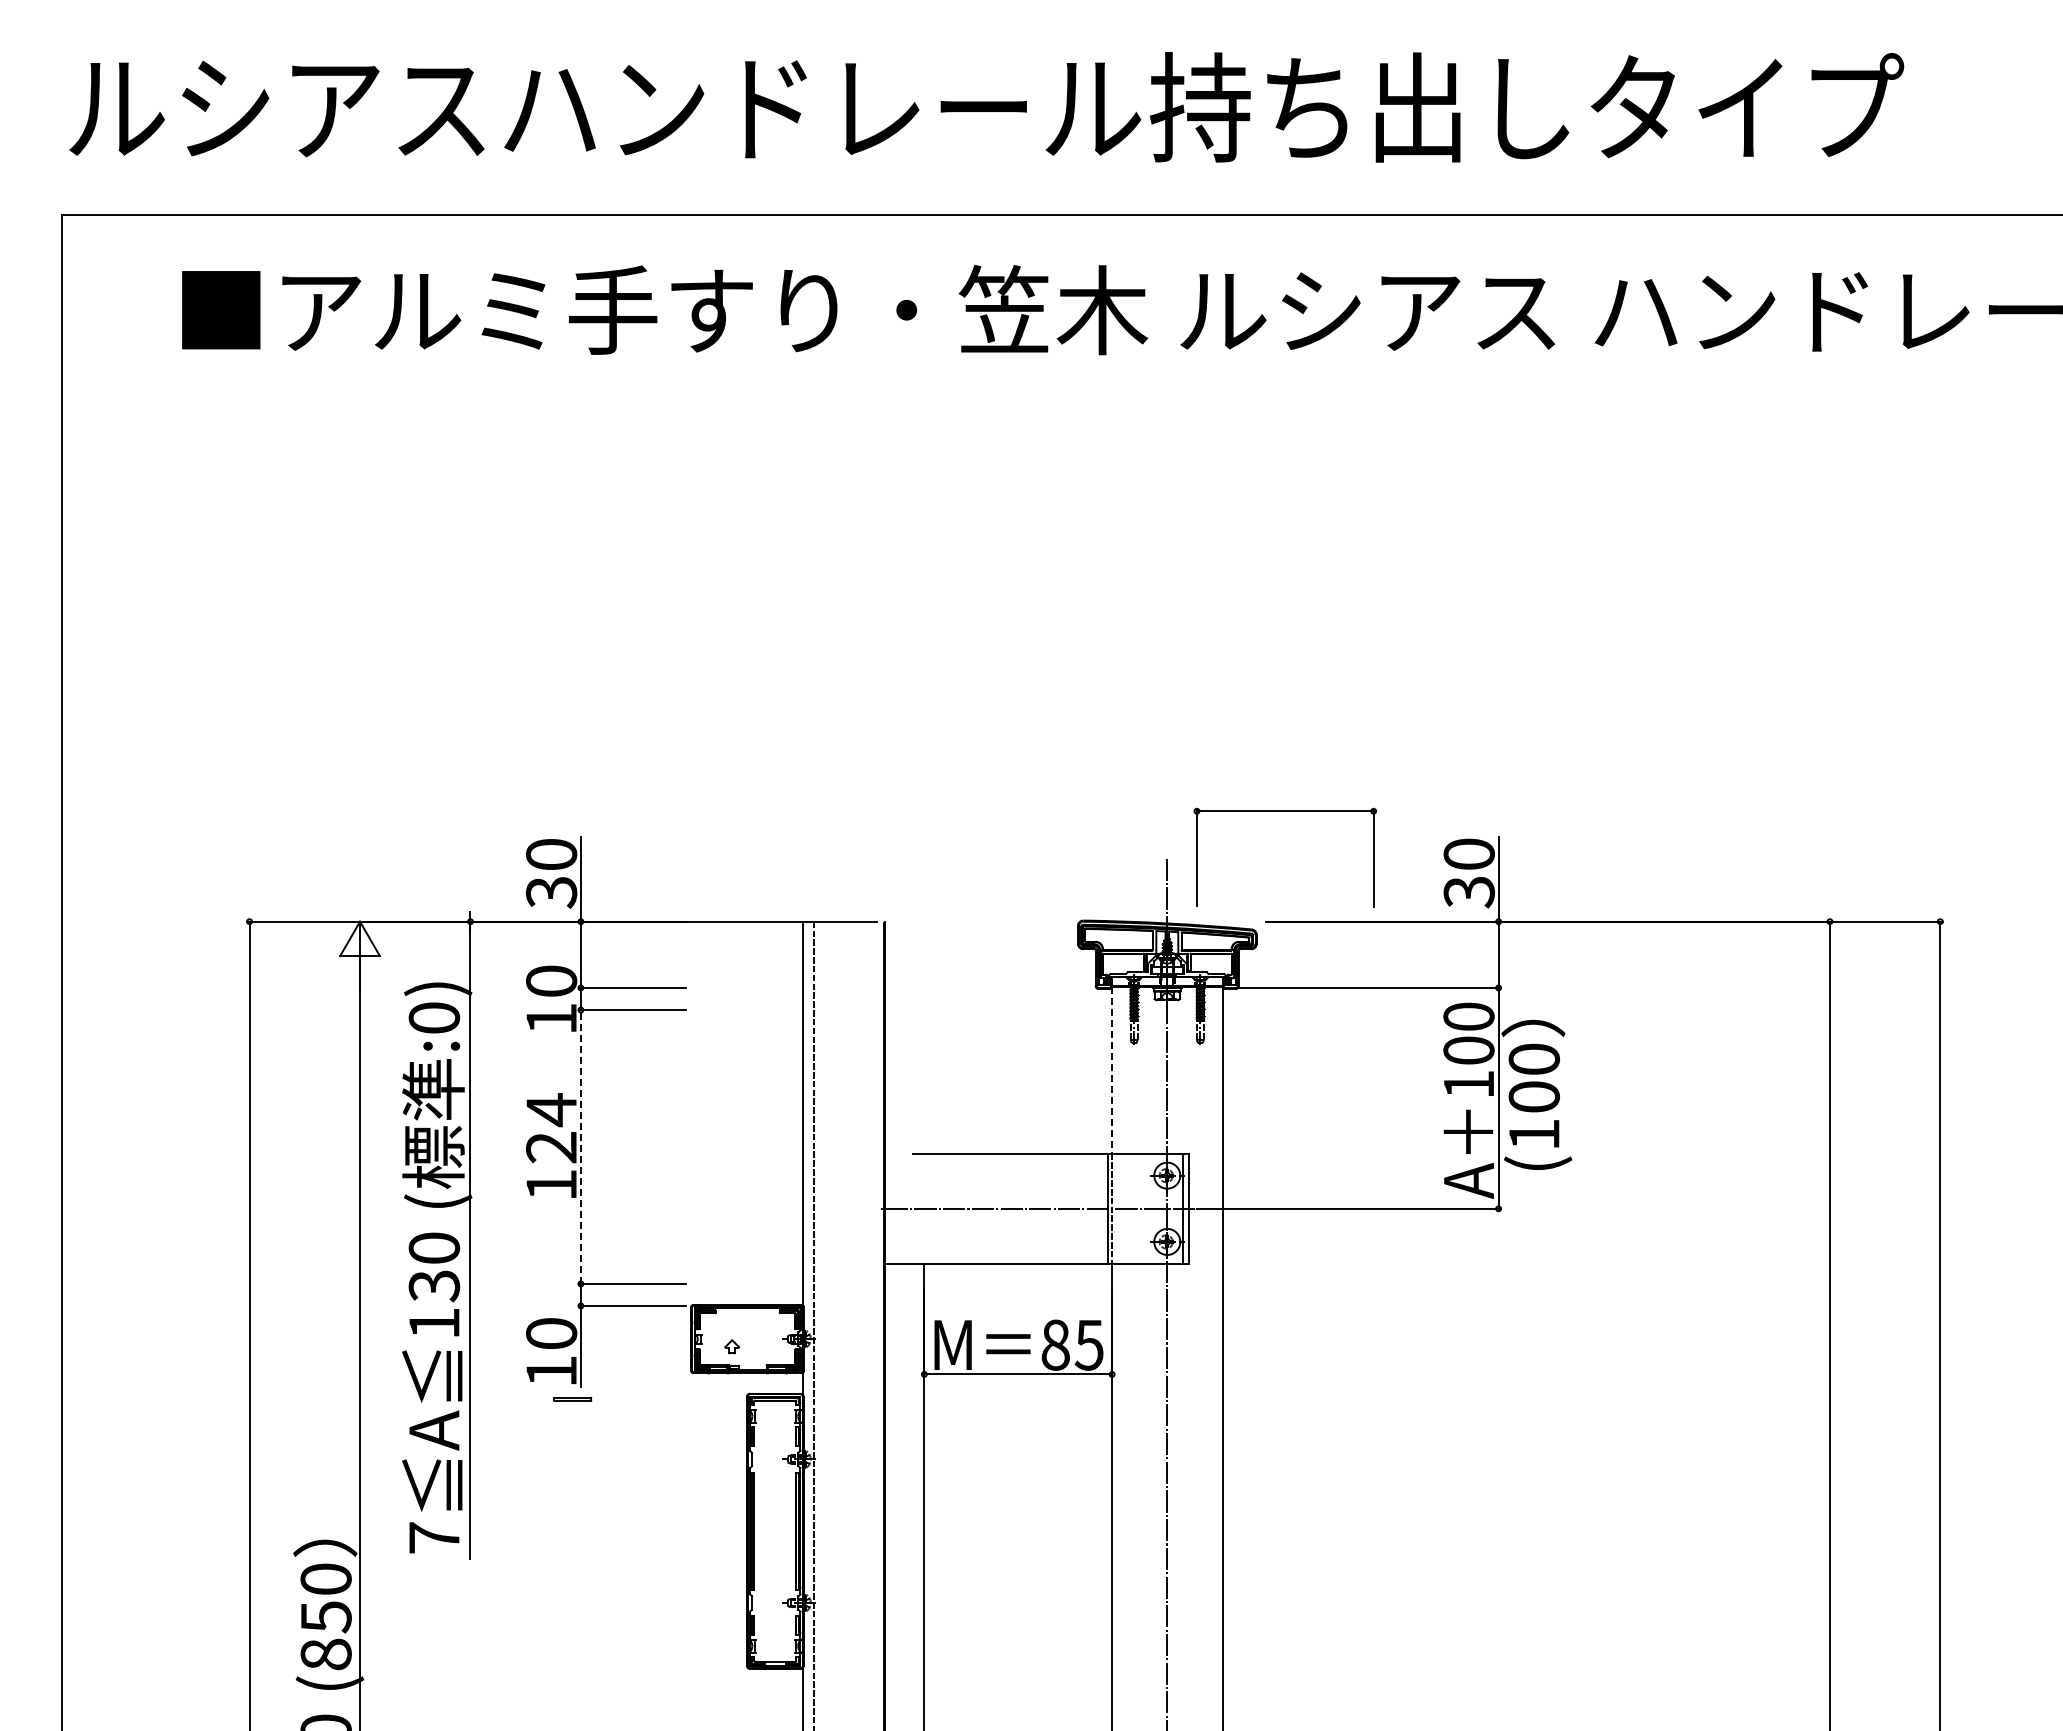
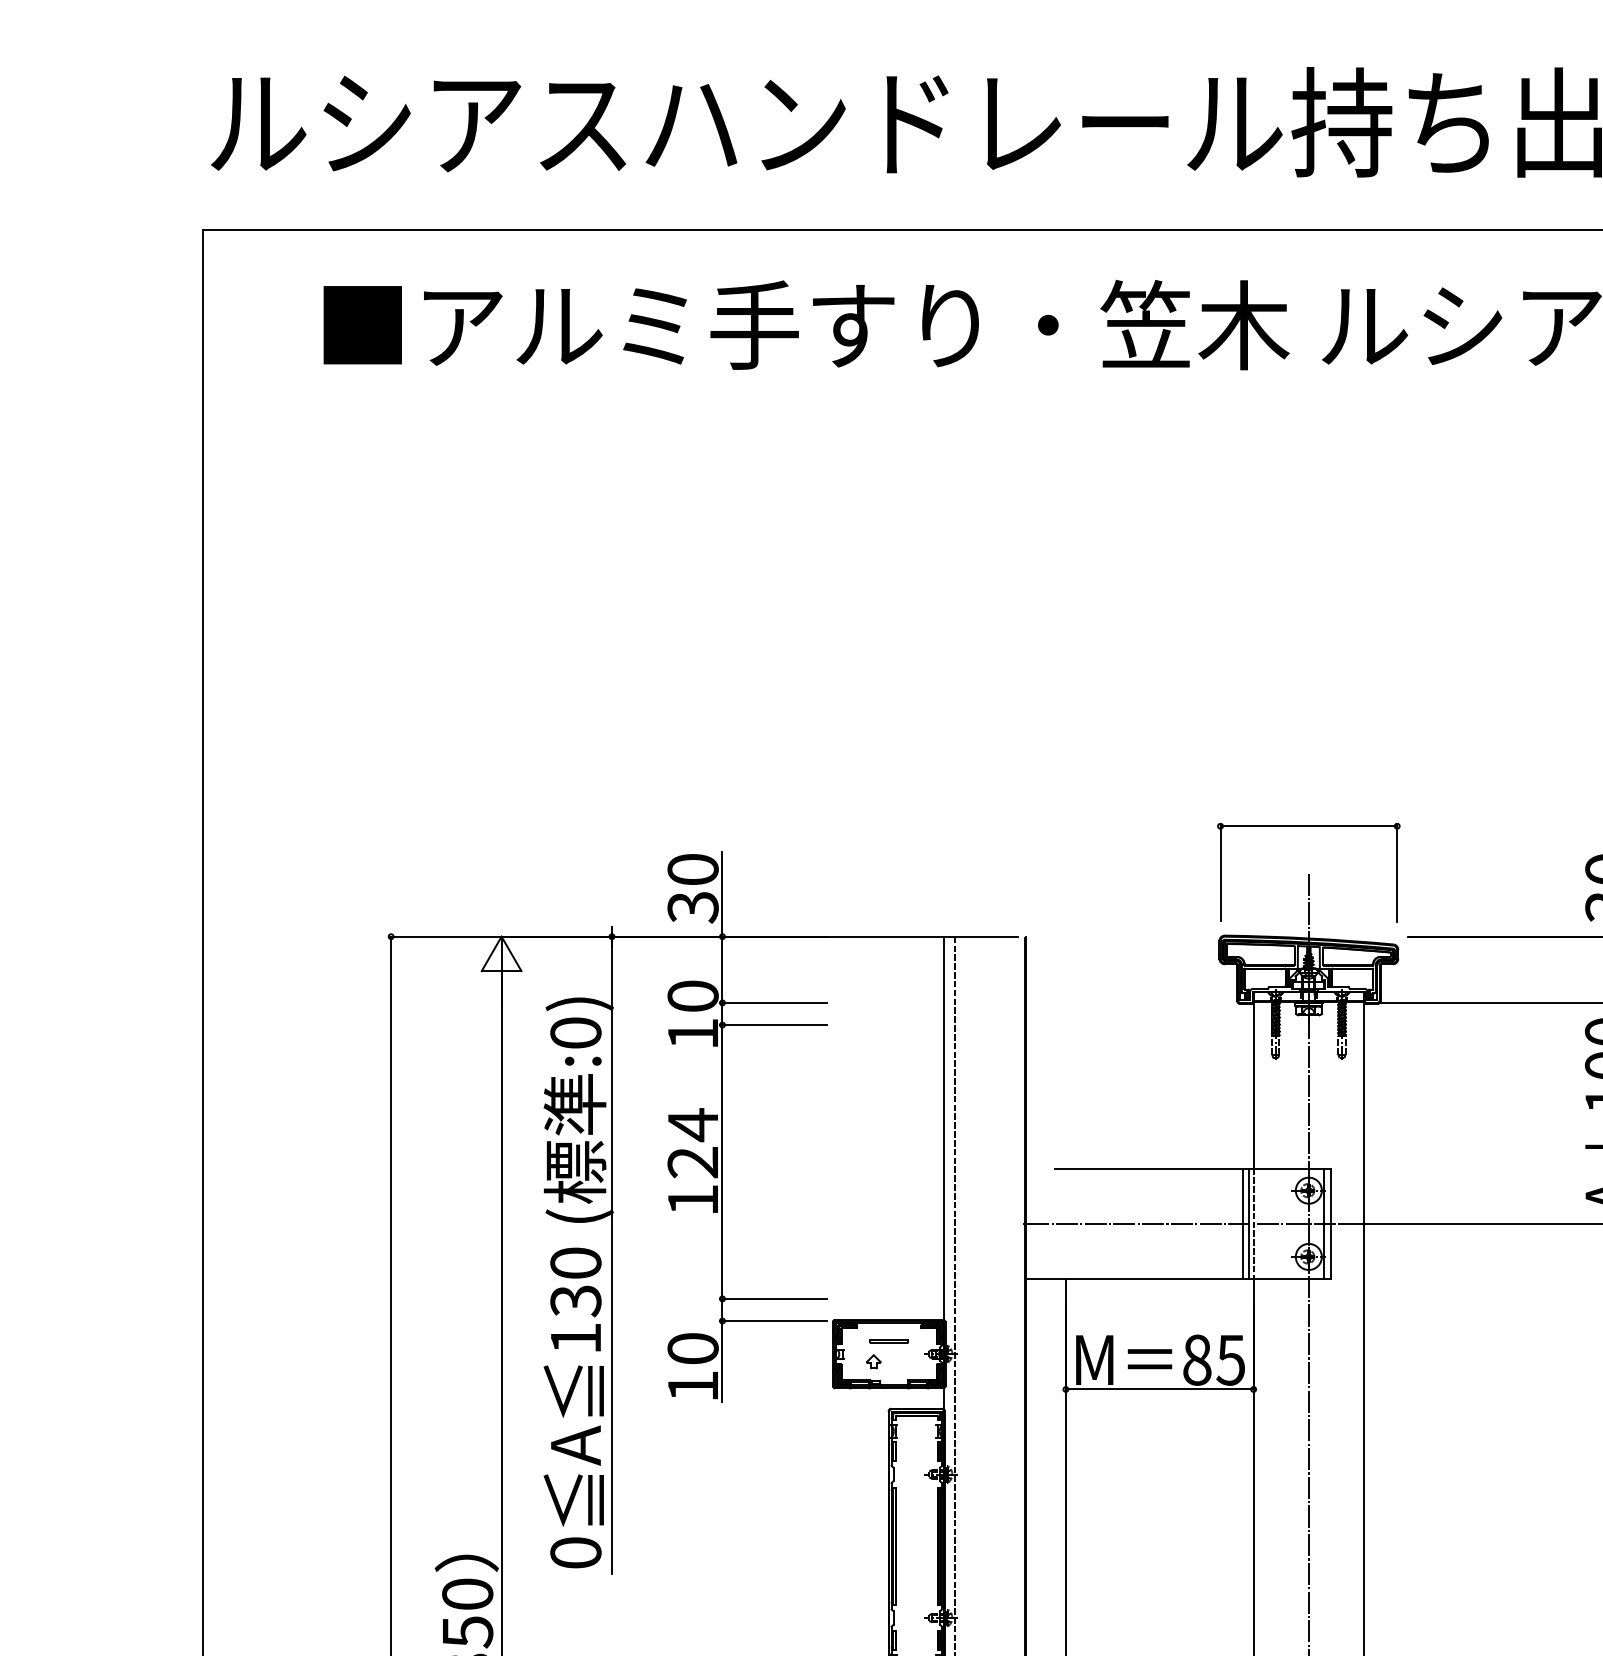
part: (1284, 811) -> (1308, 826), moved
line: (1112, 1070) -> (1254, 1085), dashed -> solid
line: (580, 1146) -> (722, 1161), dashed -> solid
line: (1101, 1208) -> (1243, 1223), added
line: (572, 1398) -> (889, 1340), moved
text: (434, 1537) -> (576, 1552), 7 -> 0

